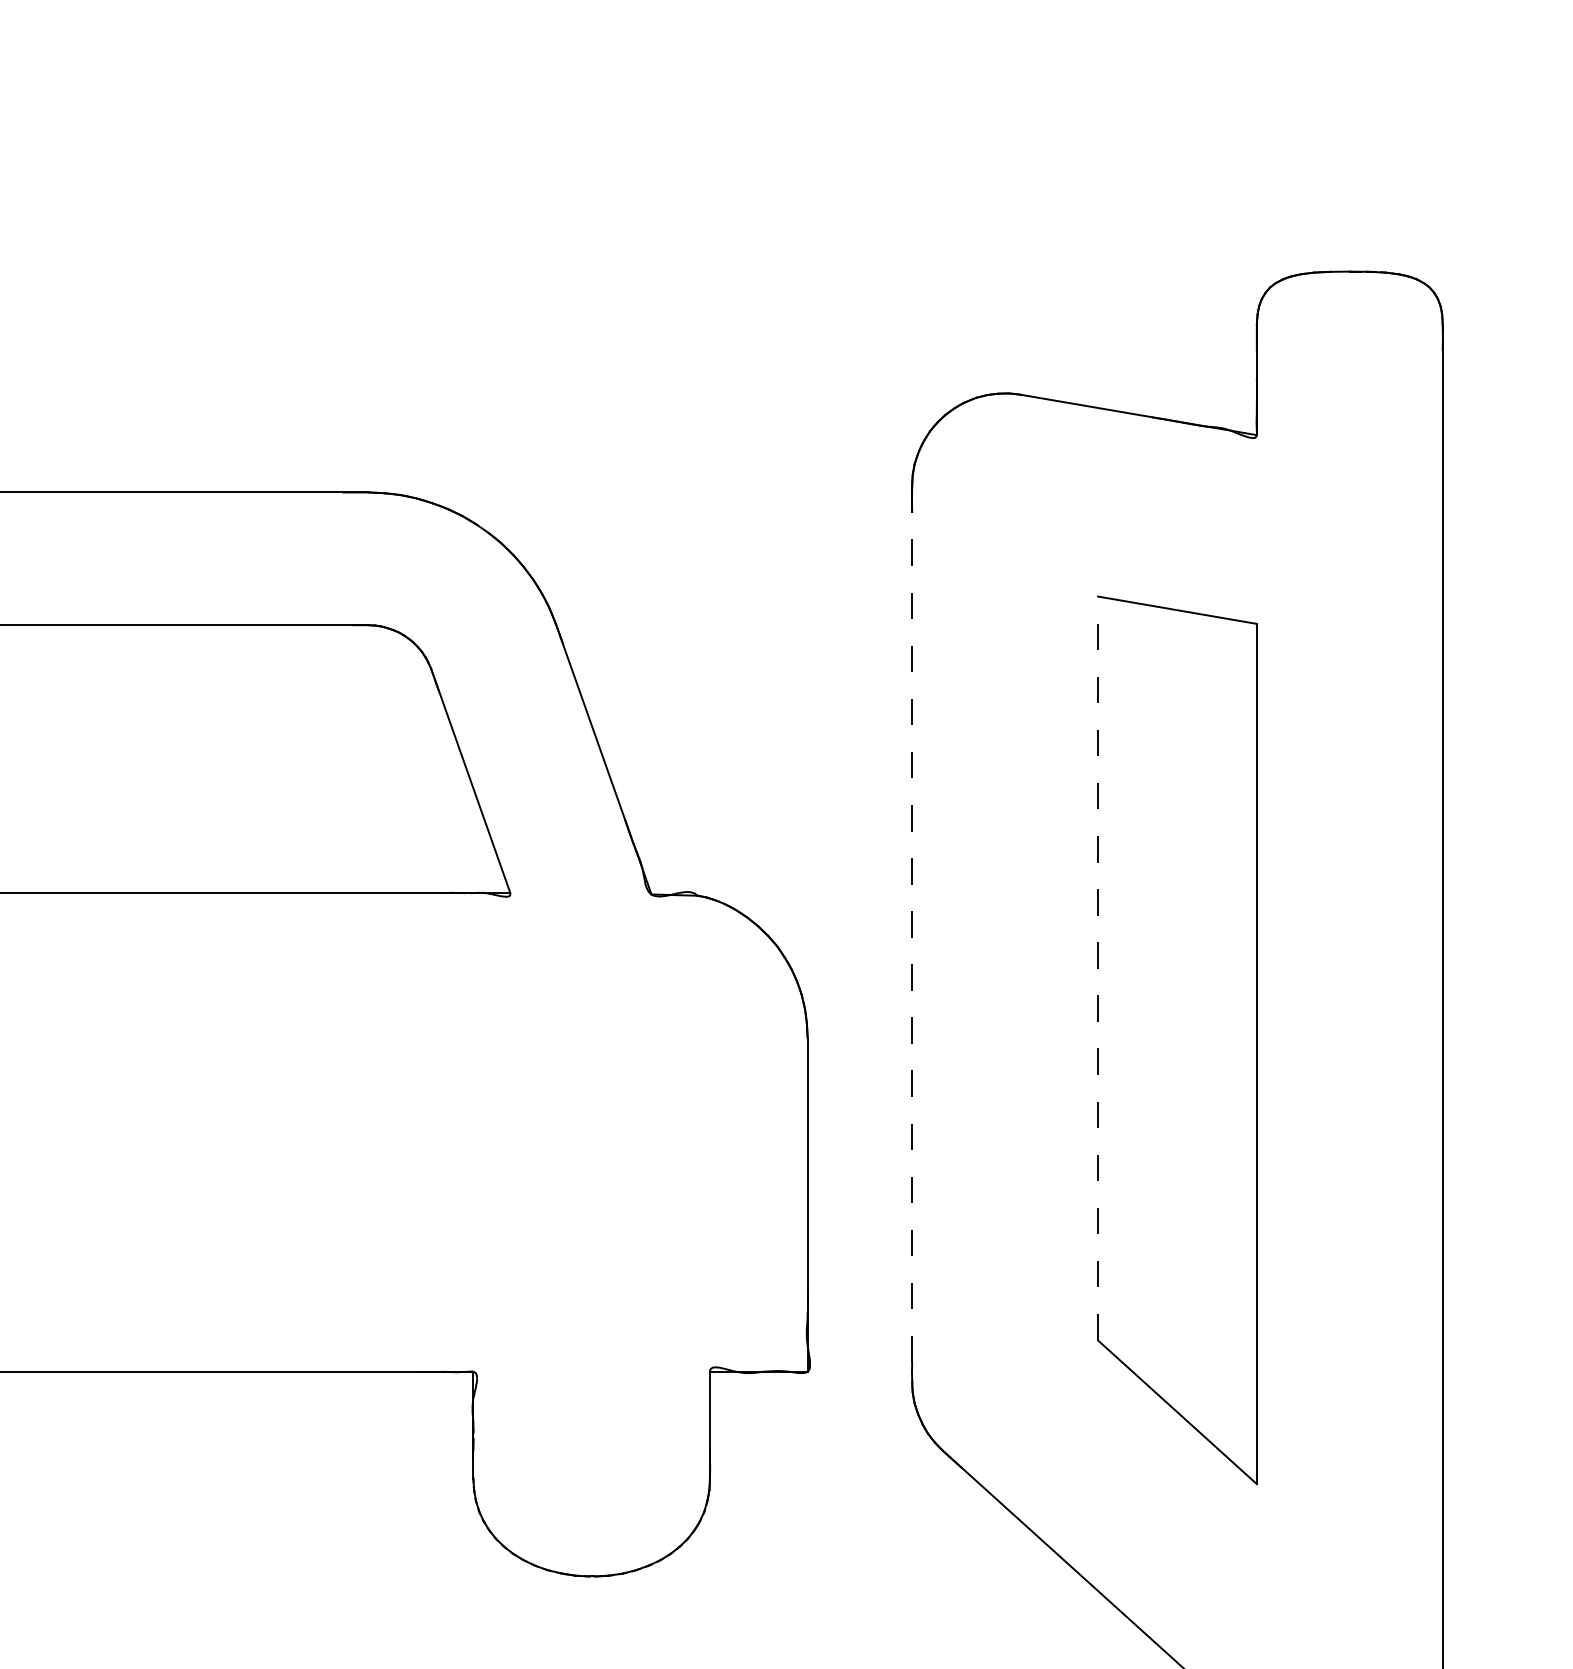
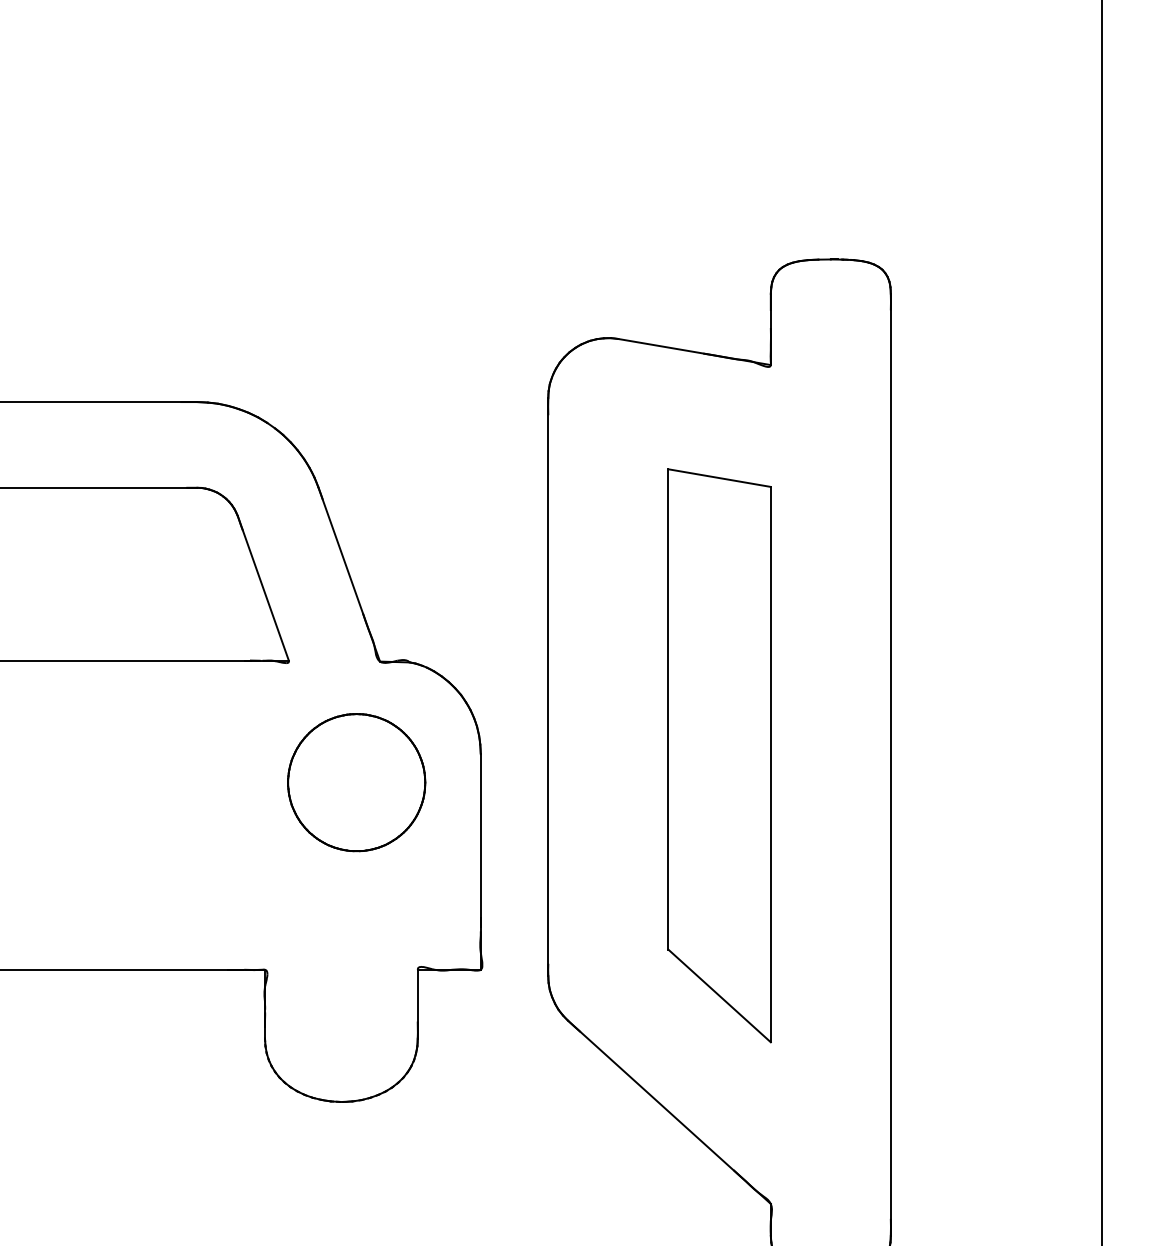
line: (912, 934) -> (548, 687), dashed -> solid
line: (1098, 967) -> (668, 708), dashed -> solid
part: (615, 1081) -> (356, 782), added

